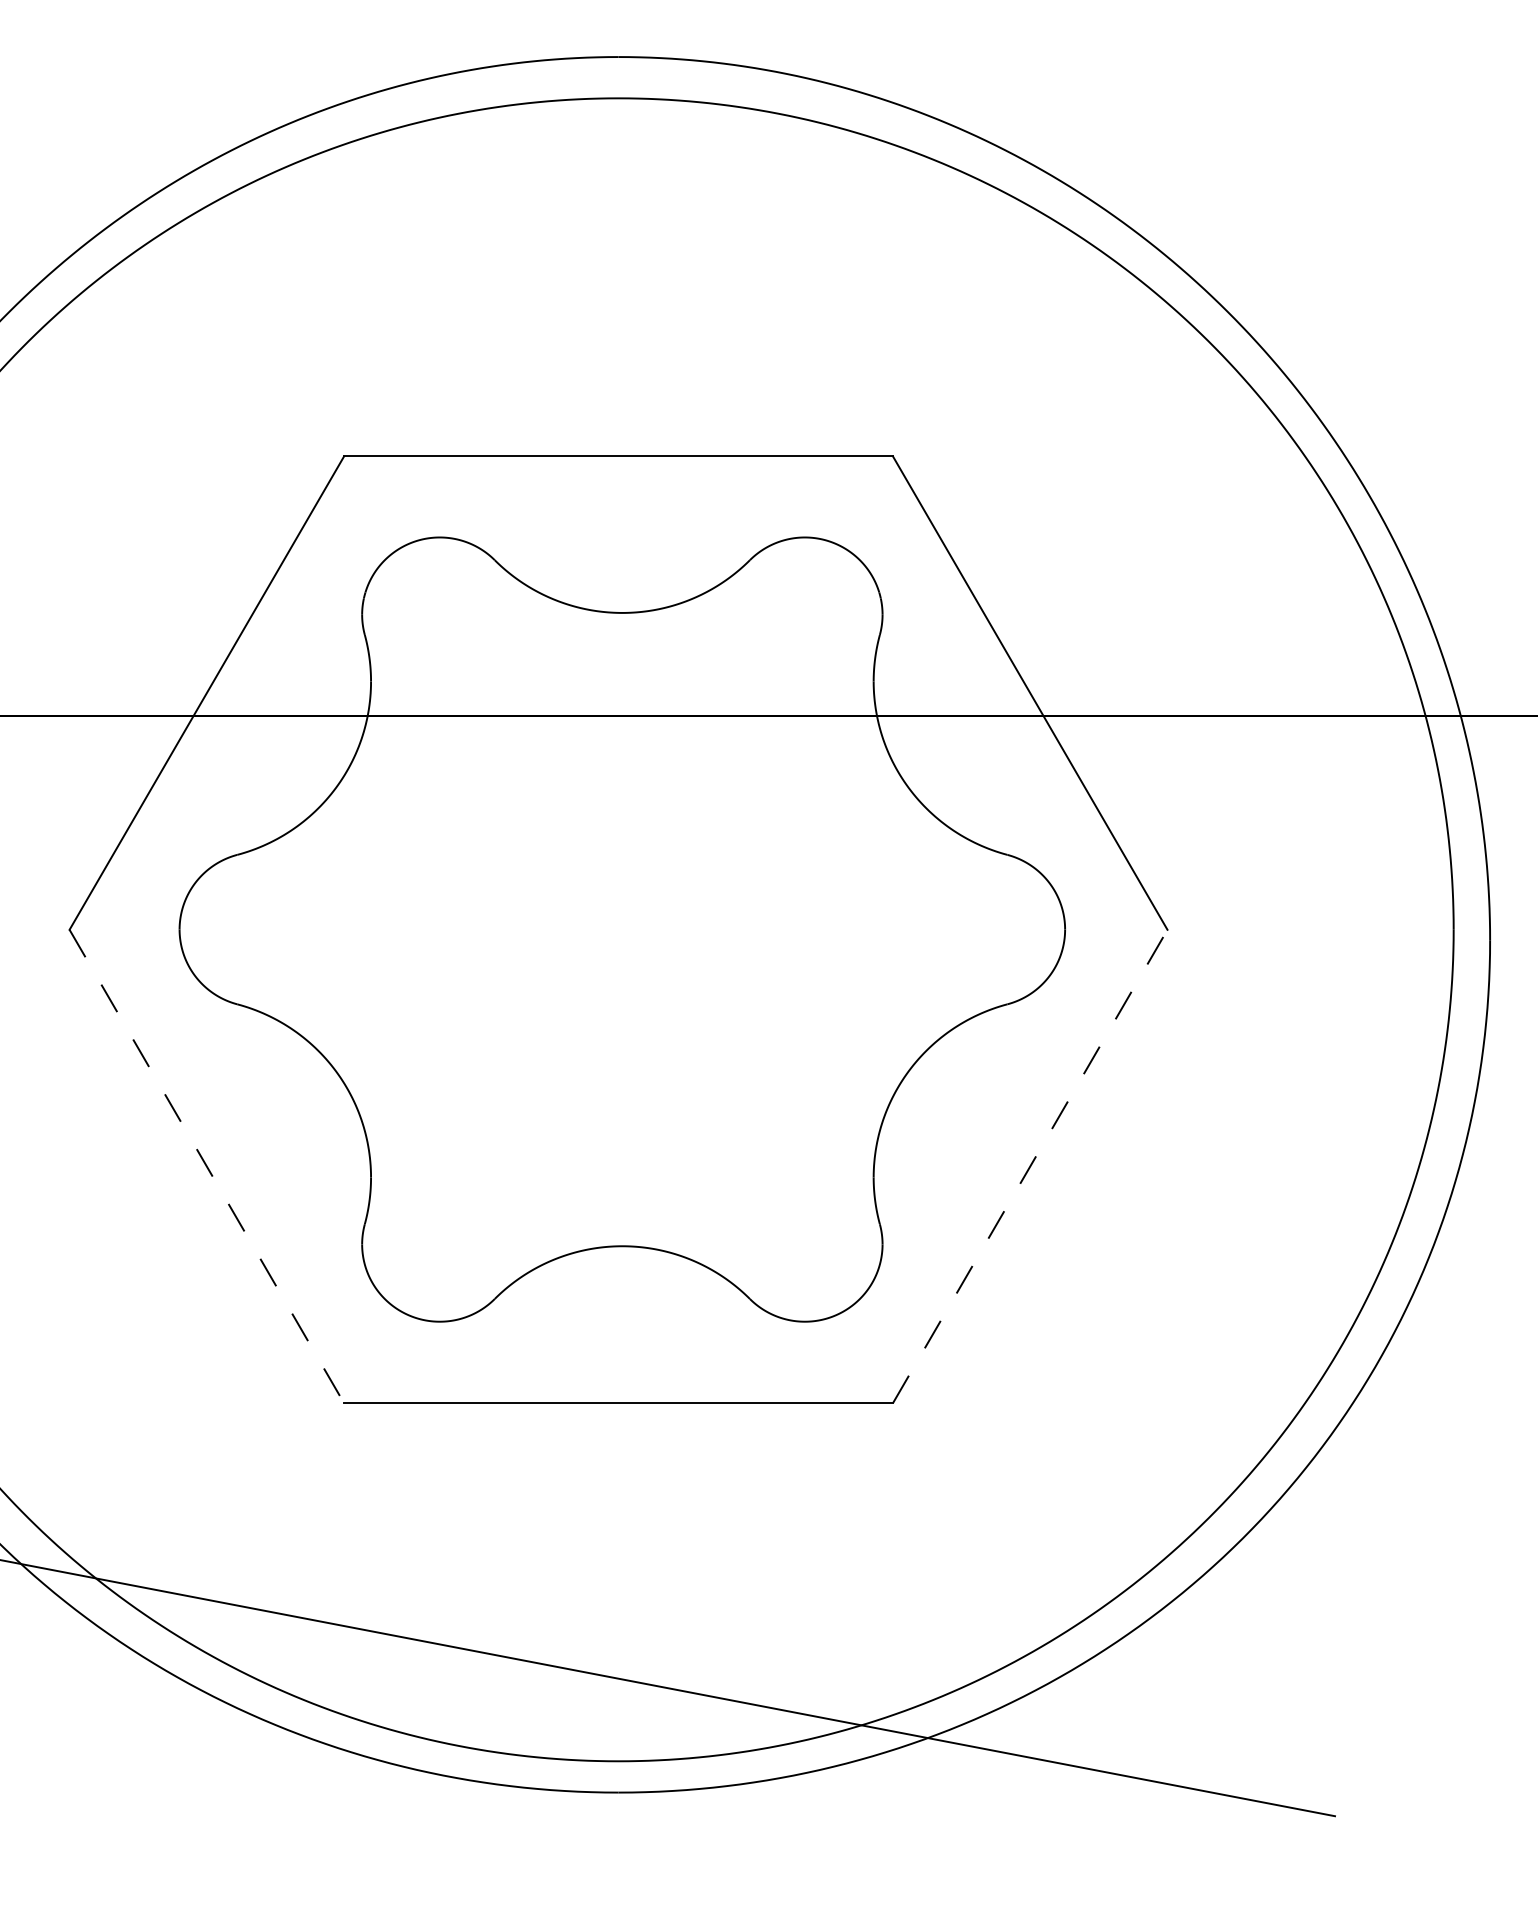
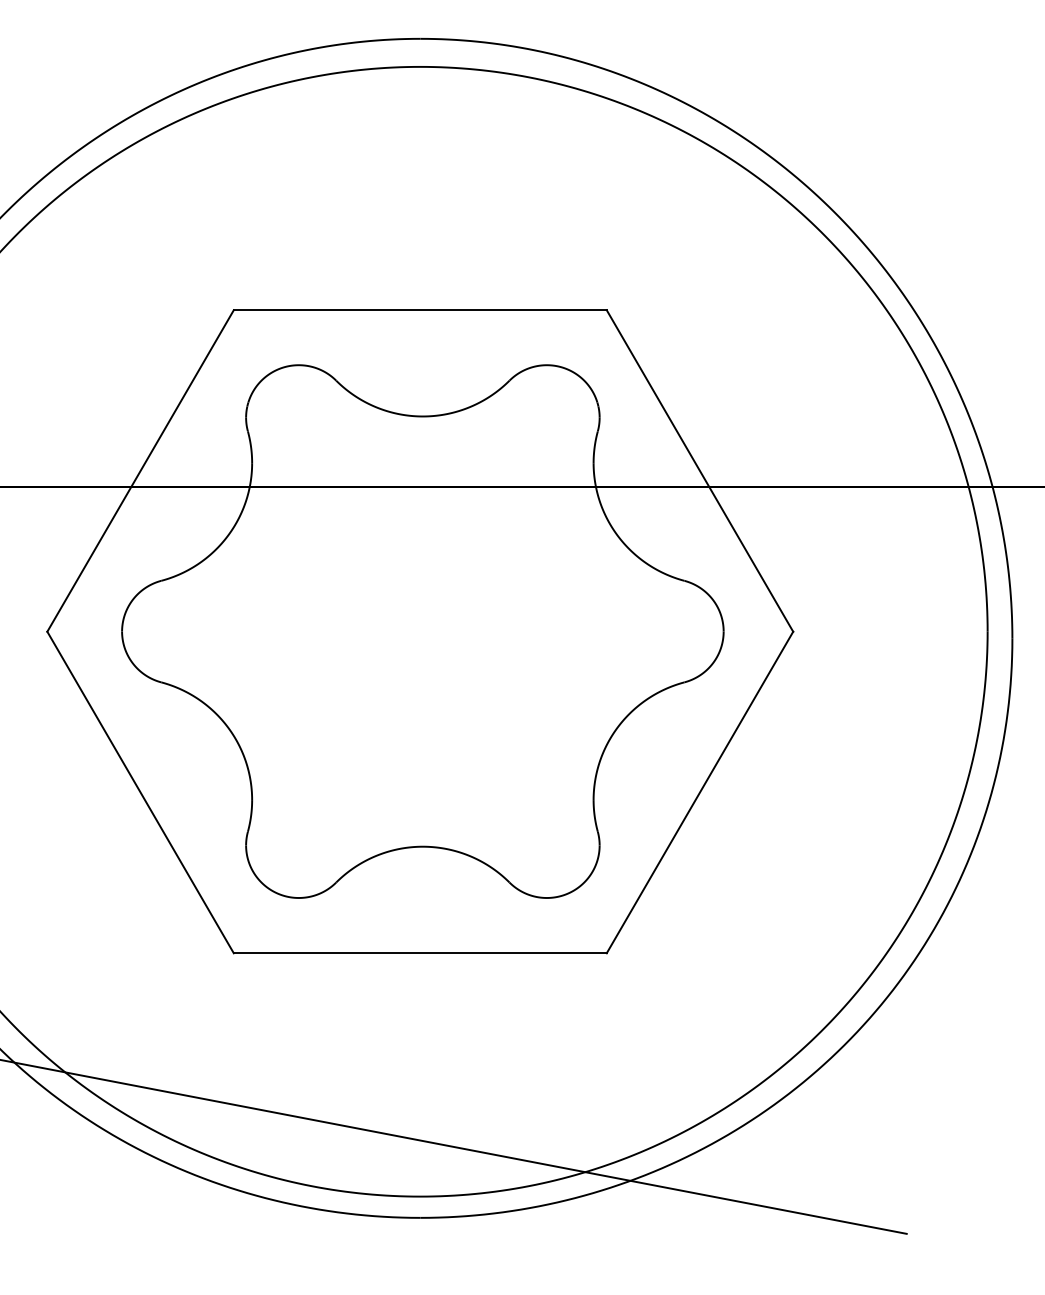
line: (206, 1166) -> (140, 792), dashed -> solid
line: (1029, 1166) -> (699, 792), dashed -> solid

